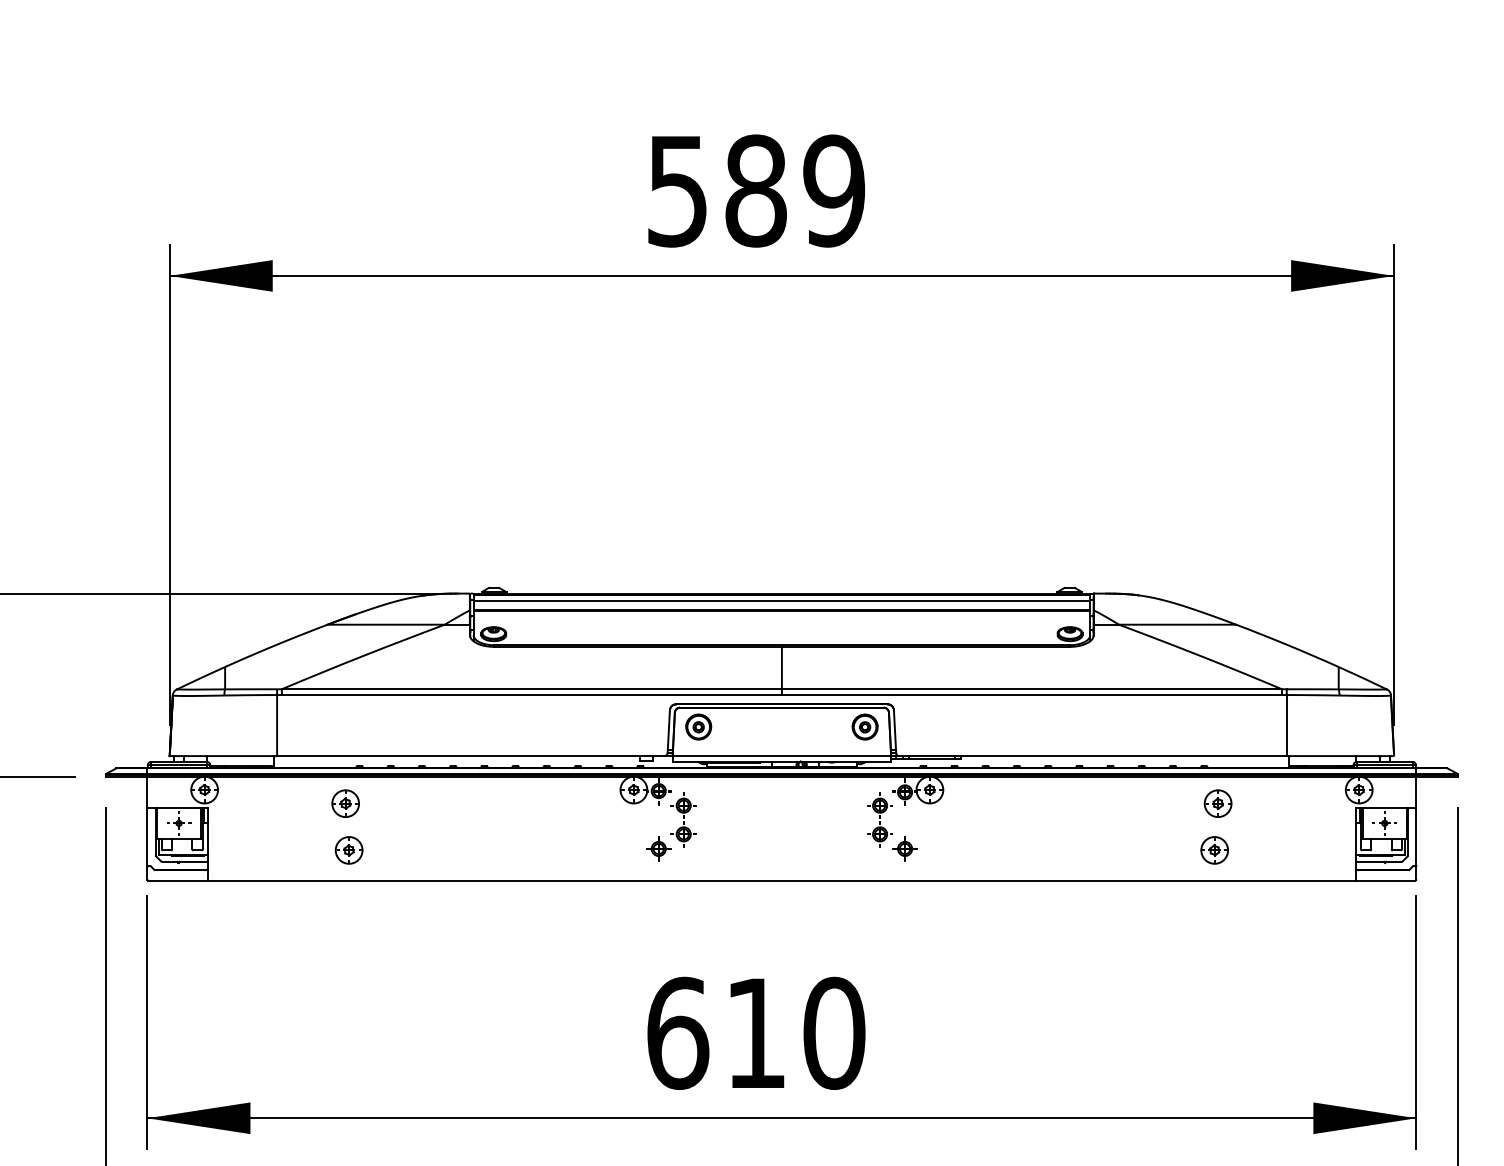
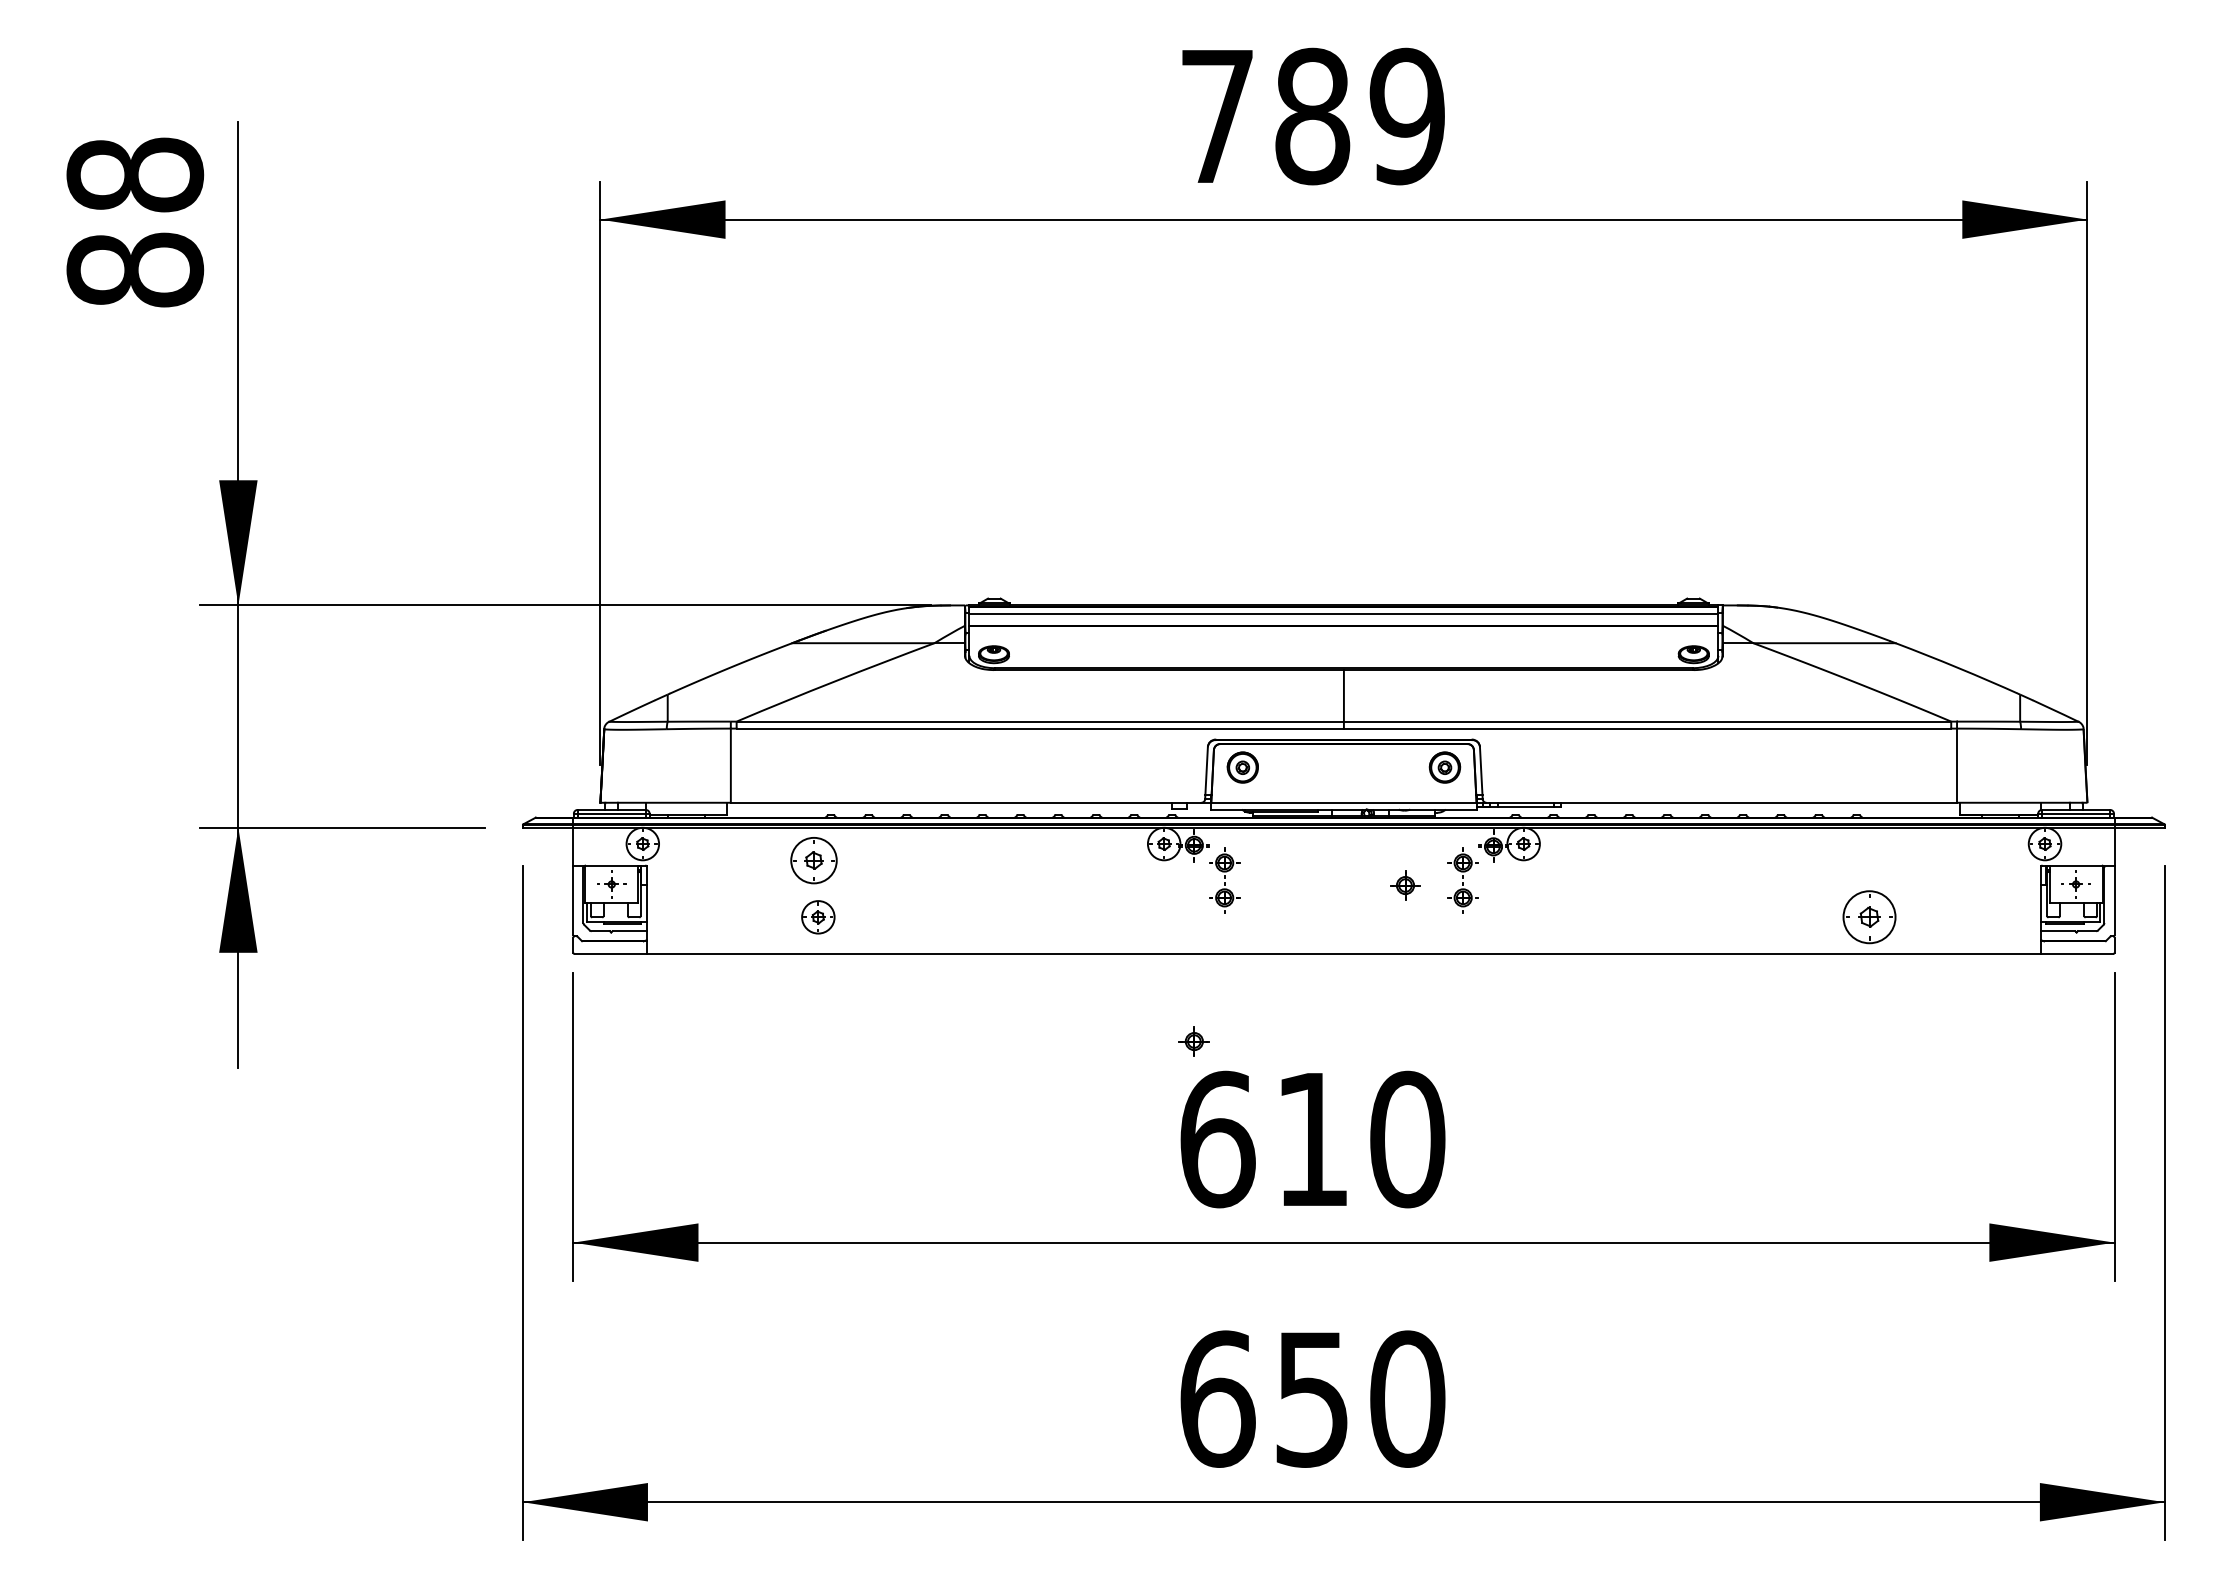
text: (676, 191) -> (1216, 117), 589 -> 789
part: (345, 803) -> (814, 860), size x1.4
part: (1217, 803) -> (1873, 860), removed
part: (658, 848) -> (1193, 1041), moved
part: (905, 848) -> (1405, 885), moved
part: (1214, 850) -> (1869, 917), size x1.6

